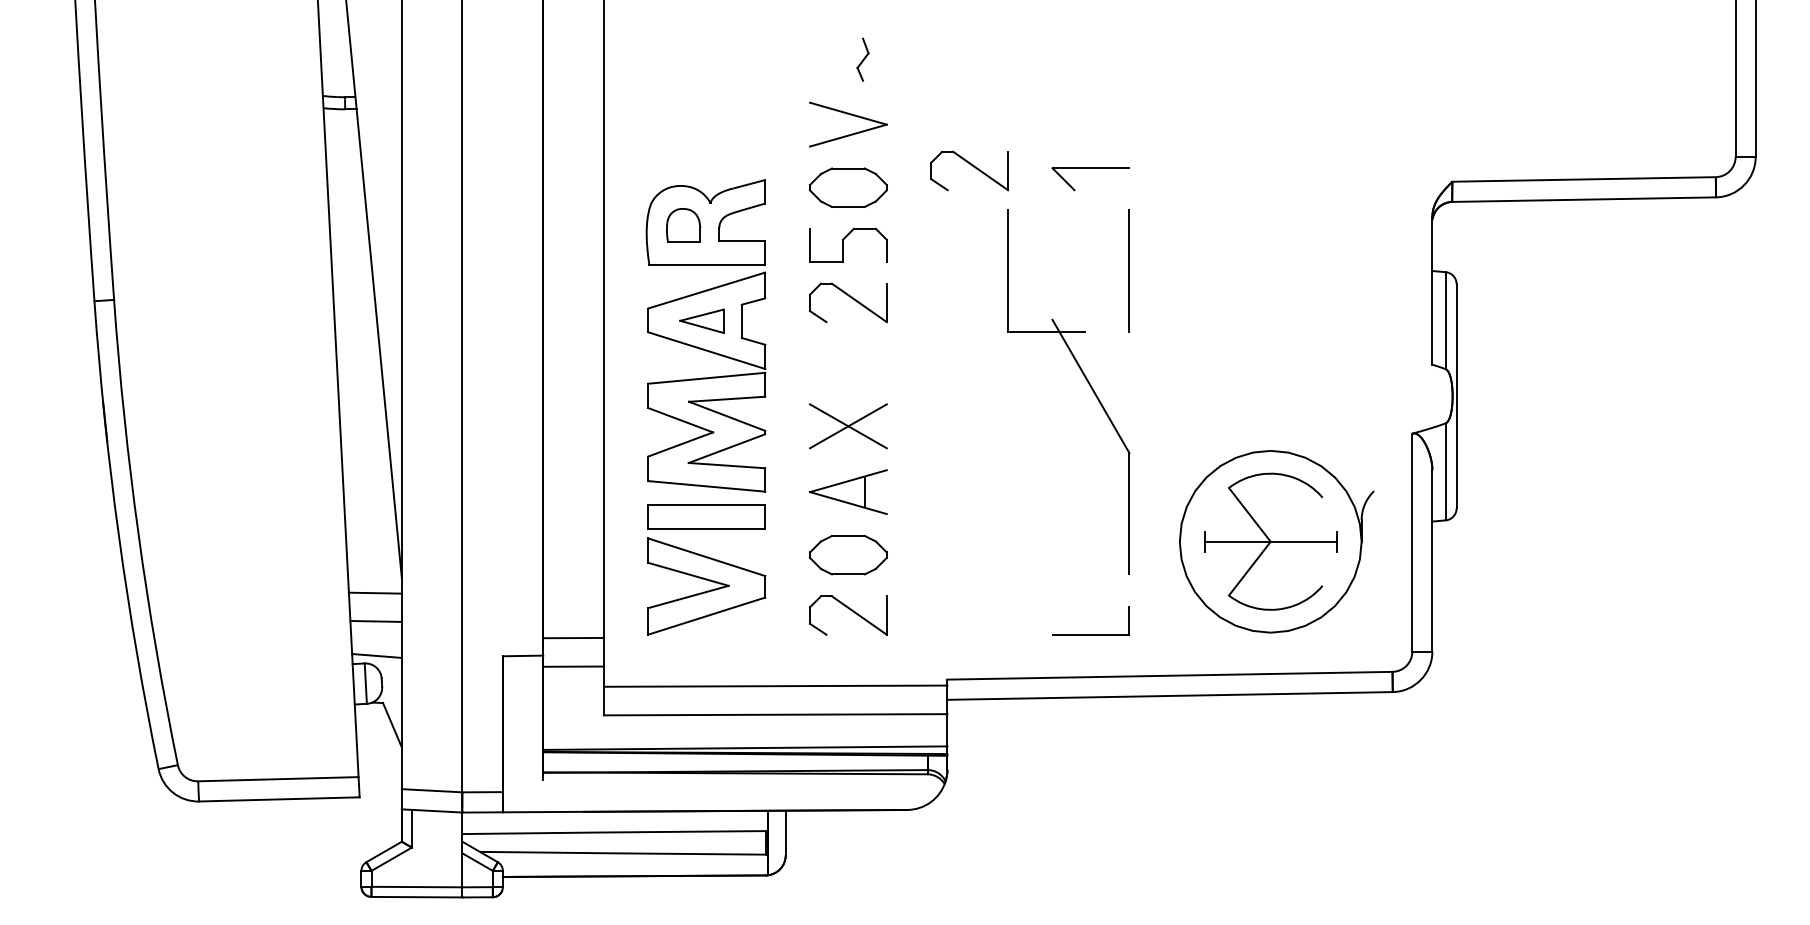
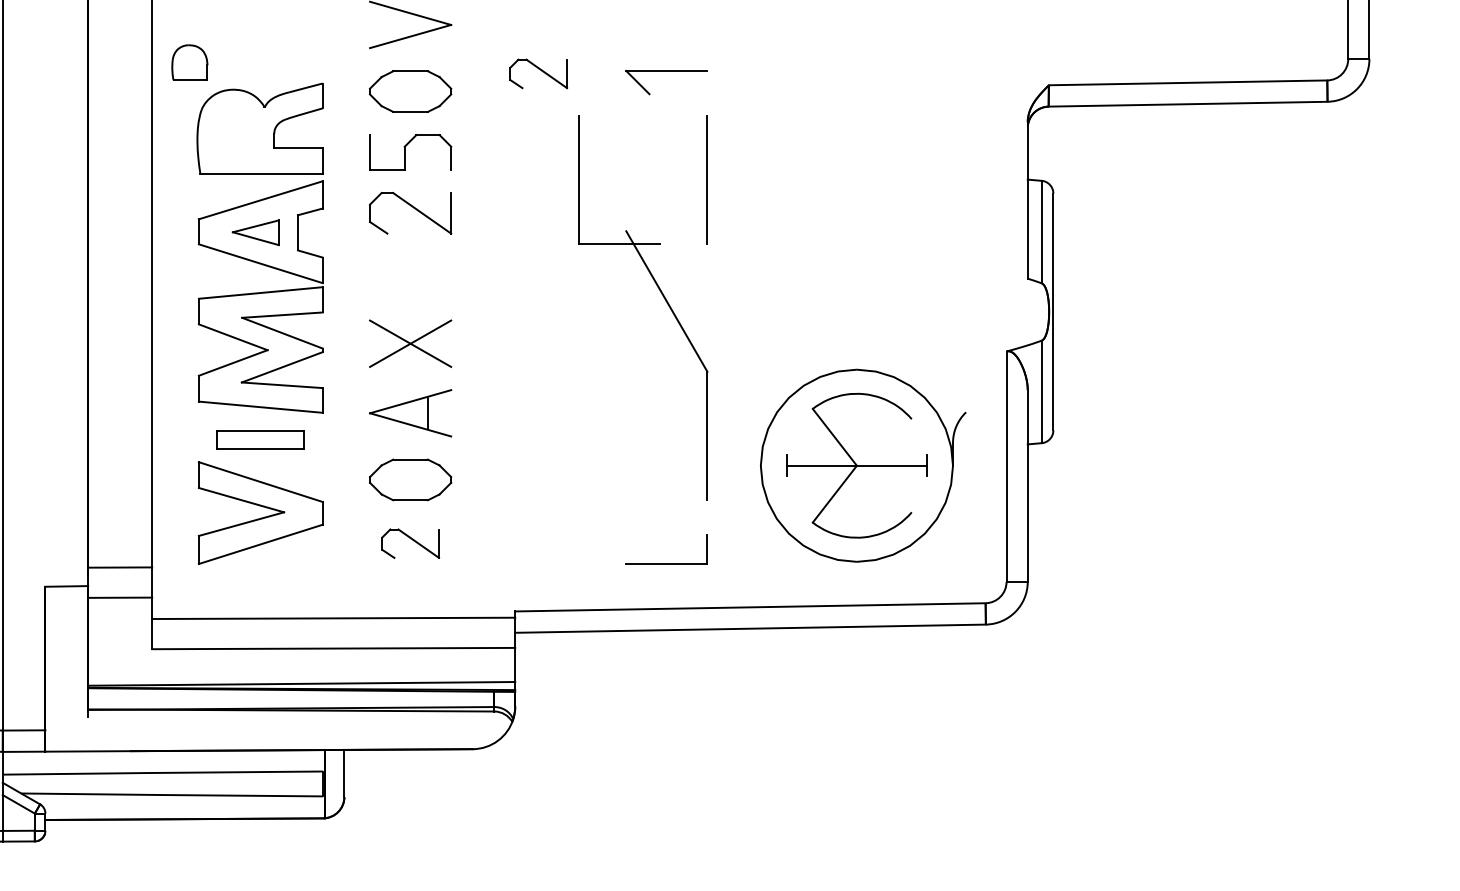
part: (969, 170) -> (538, 73), size x0.7
part: (683, 225) -> (189, 62), moved
part: (706, 516) -> (260, 439), size x0.7
part: (848, 615) -> (410, 543), size x0.7

